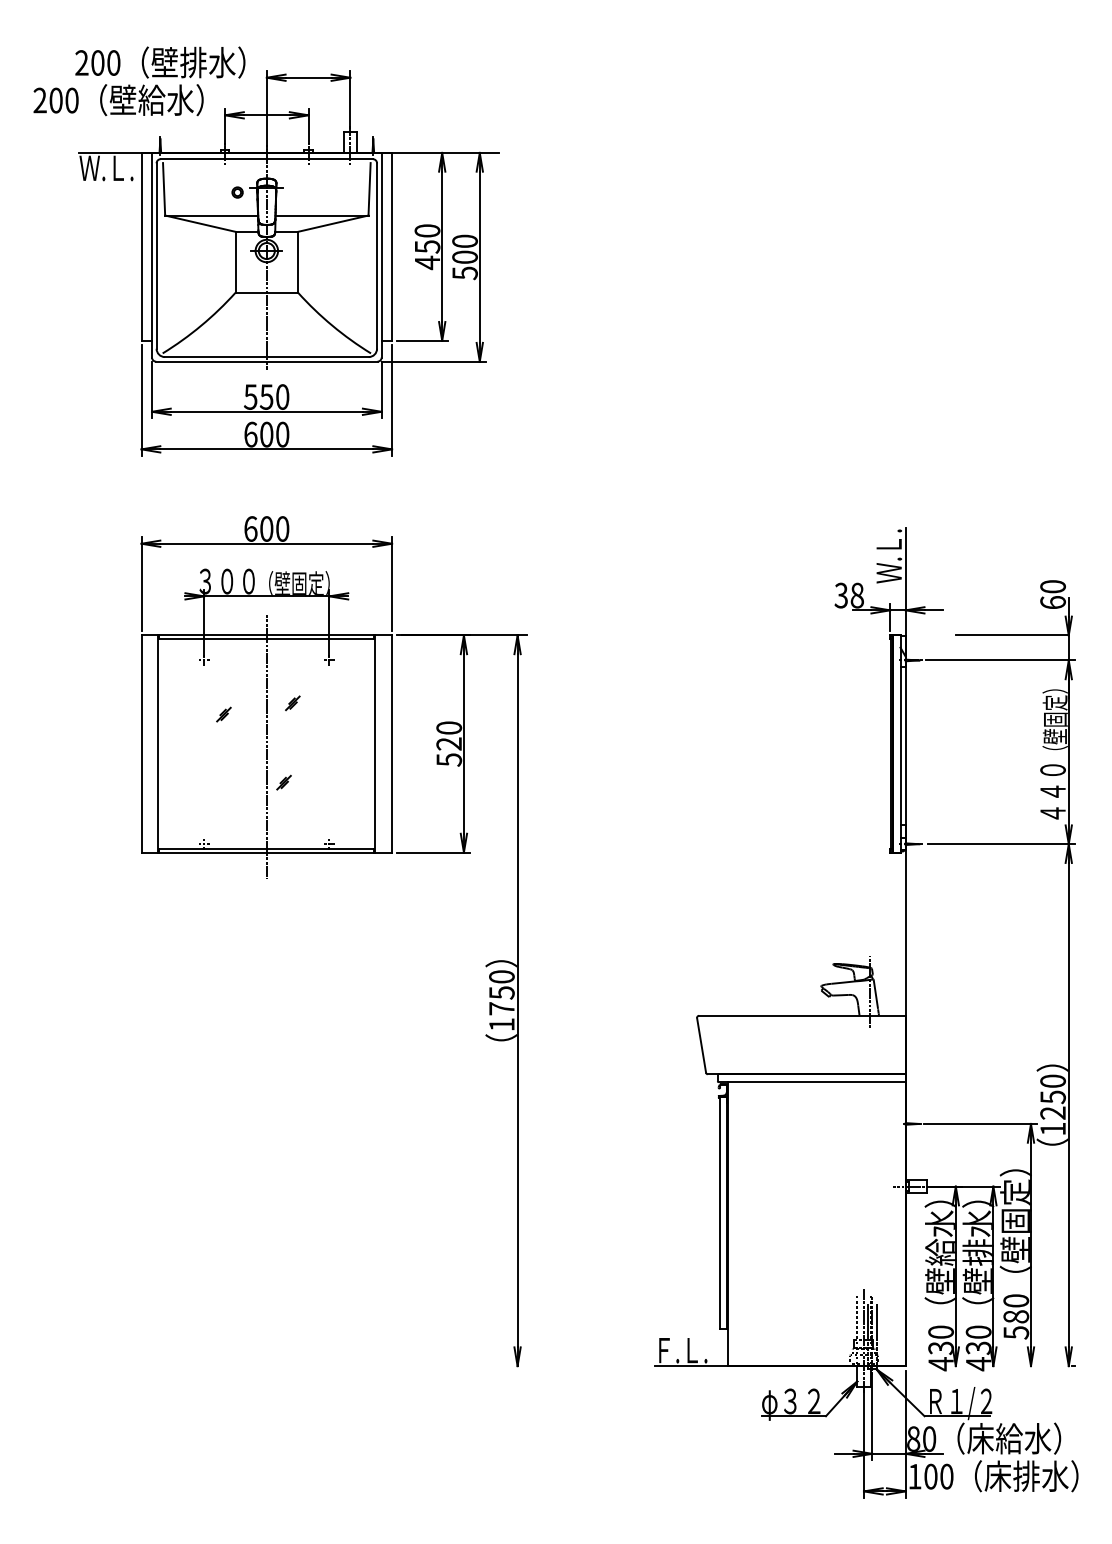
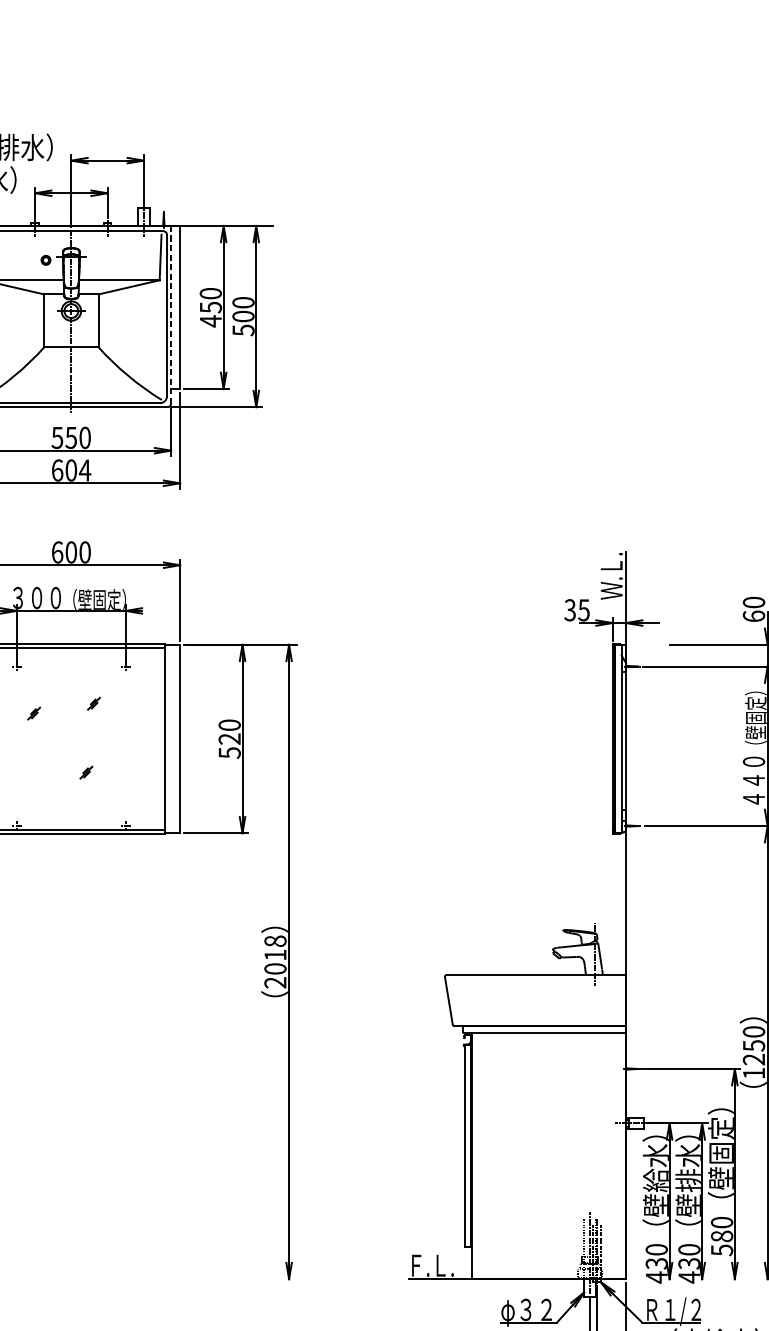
line: (381, 255) -> (170, 314), solid -> dashed
text: (282, 434) -> (85, 470), 600 -> 604
text: (856, 595) -> (583, 610), 38 -> 35
line: (266, 746) -> (71, 741), removed
text: (501, 1000) -> (275, 961), 1750 -> 2018

